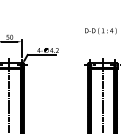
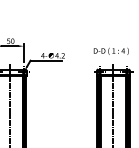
text: (100, 30) -> (110, 50), moved

